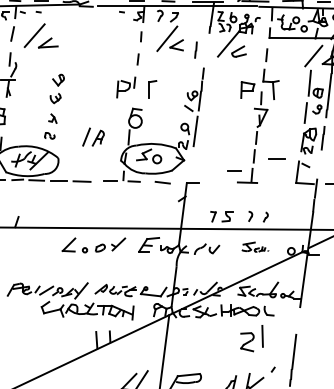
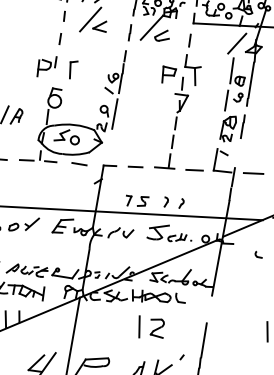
line: (195, 49) -> (129, 32), moved
line: (276, 158) -> (193, 170), moved
line: (234, 170) -> (135, 166), moved
part: (255, 246) -> (169, 232), size x1.67
line: (262, 336) -> (139, 326), moved

